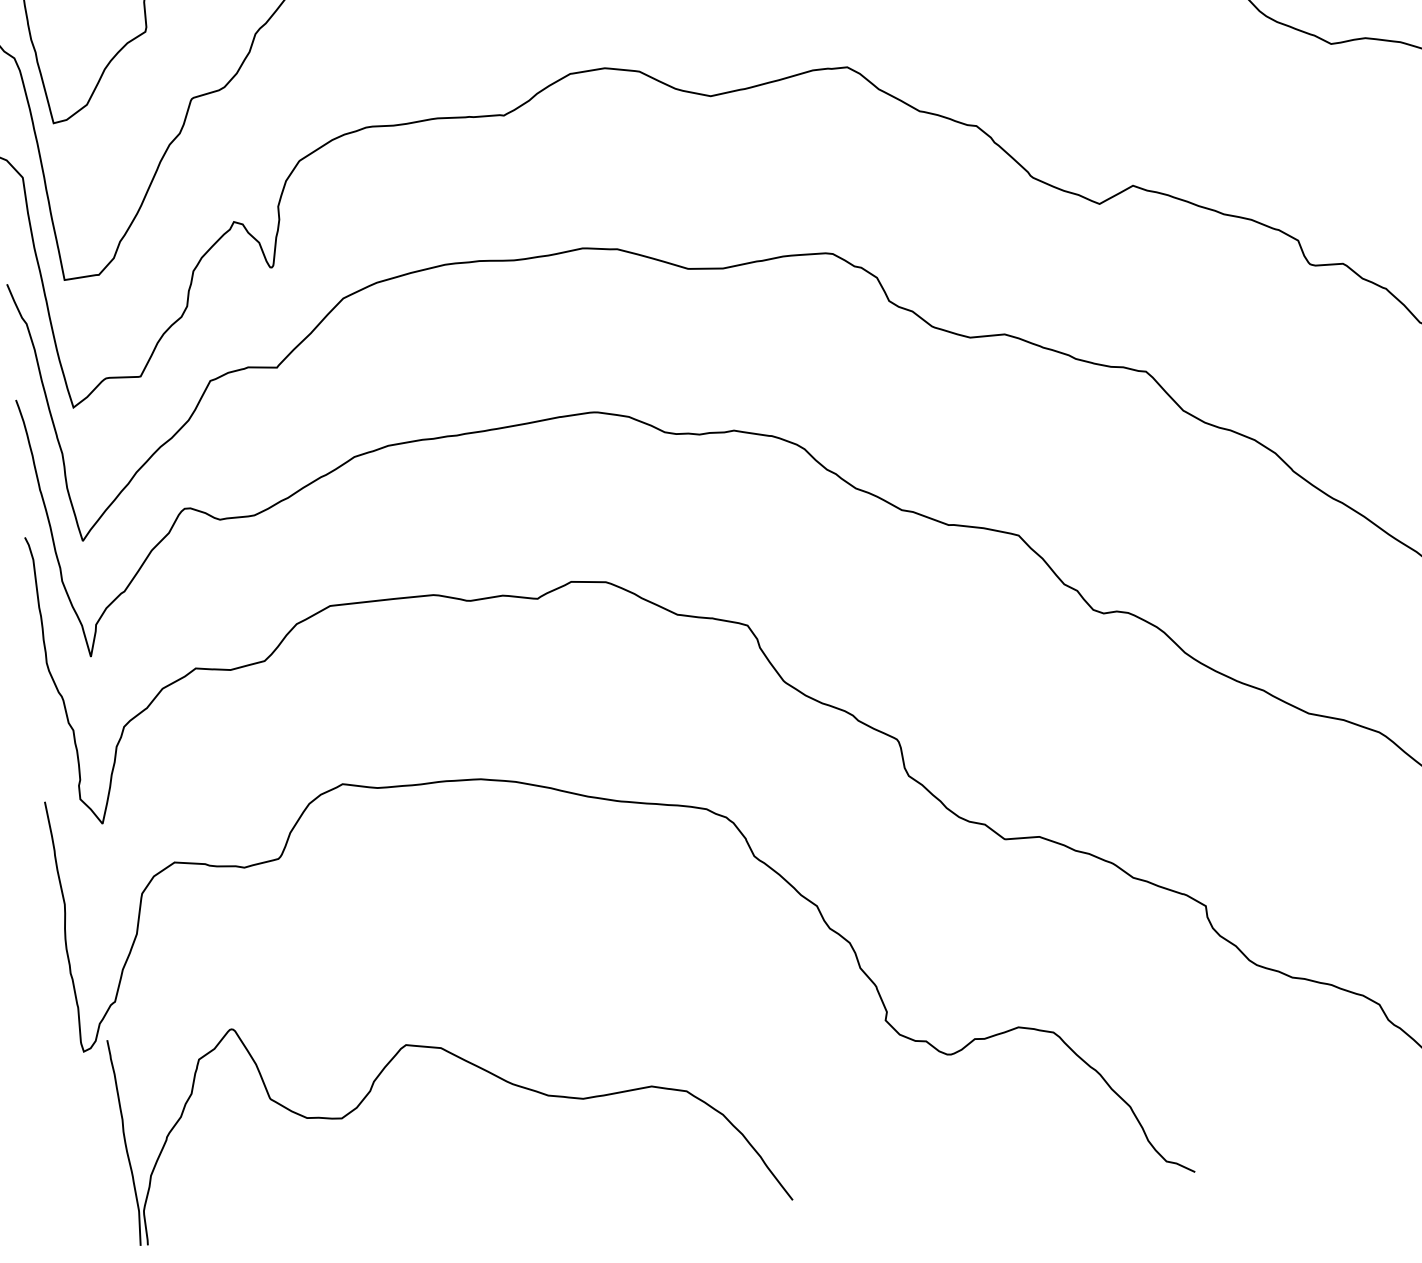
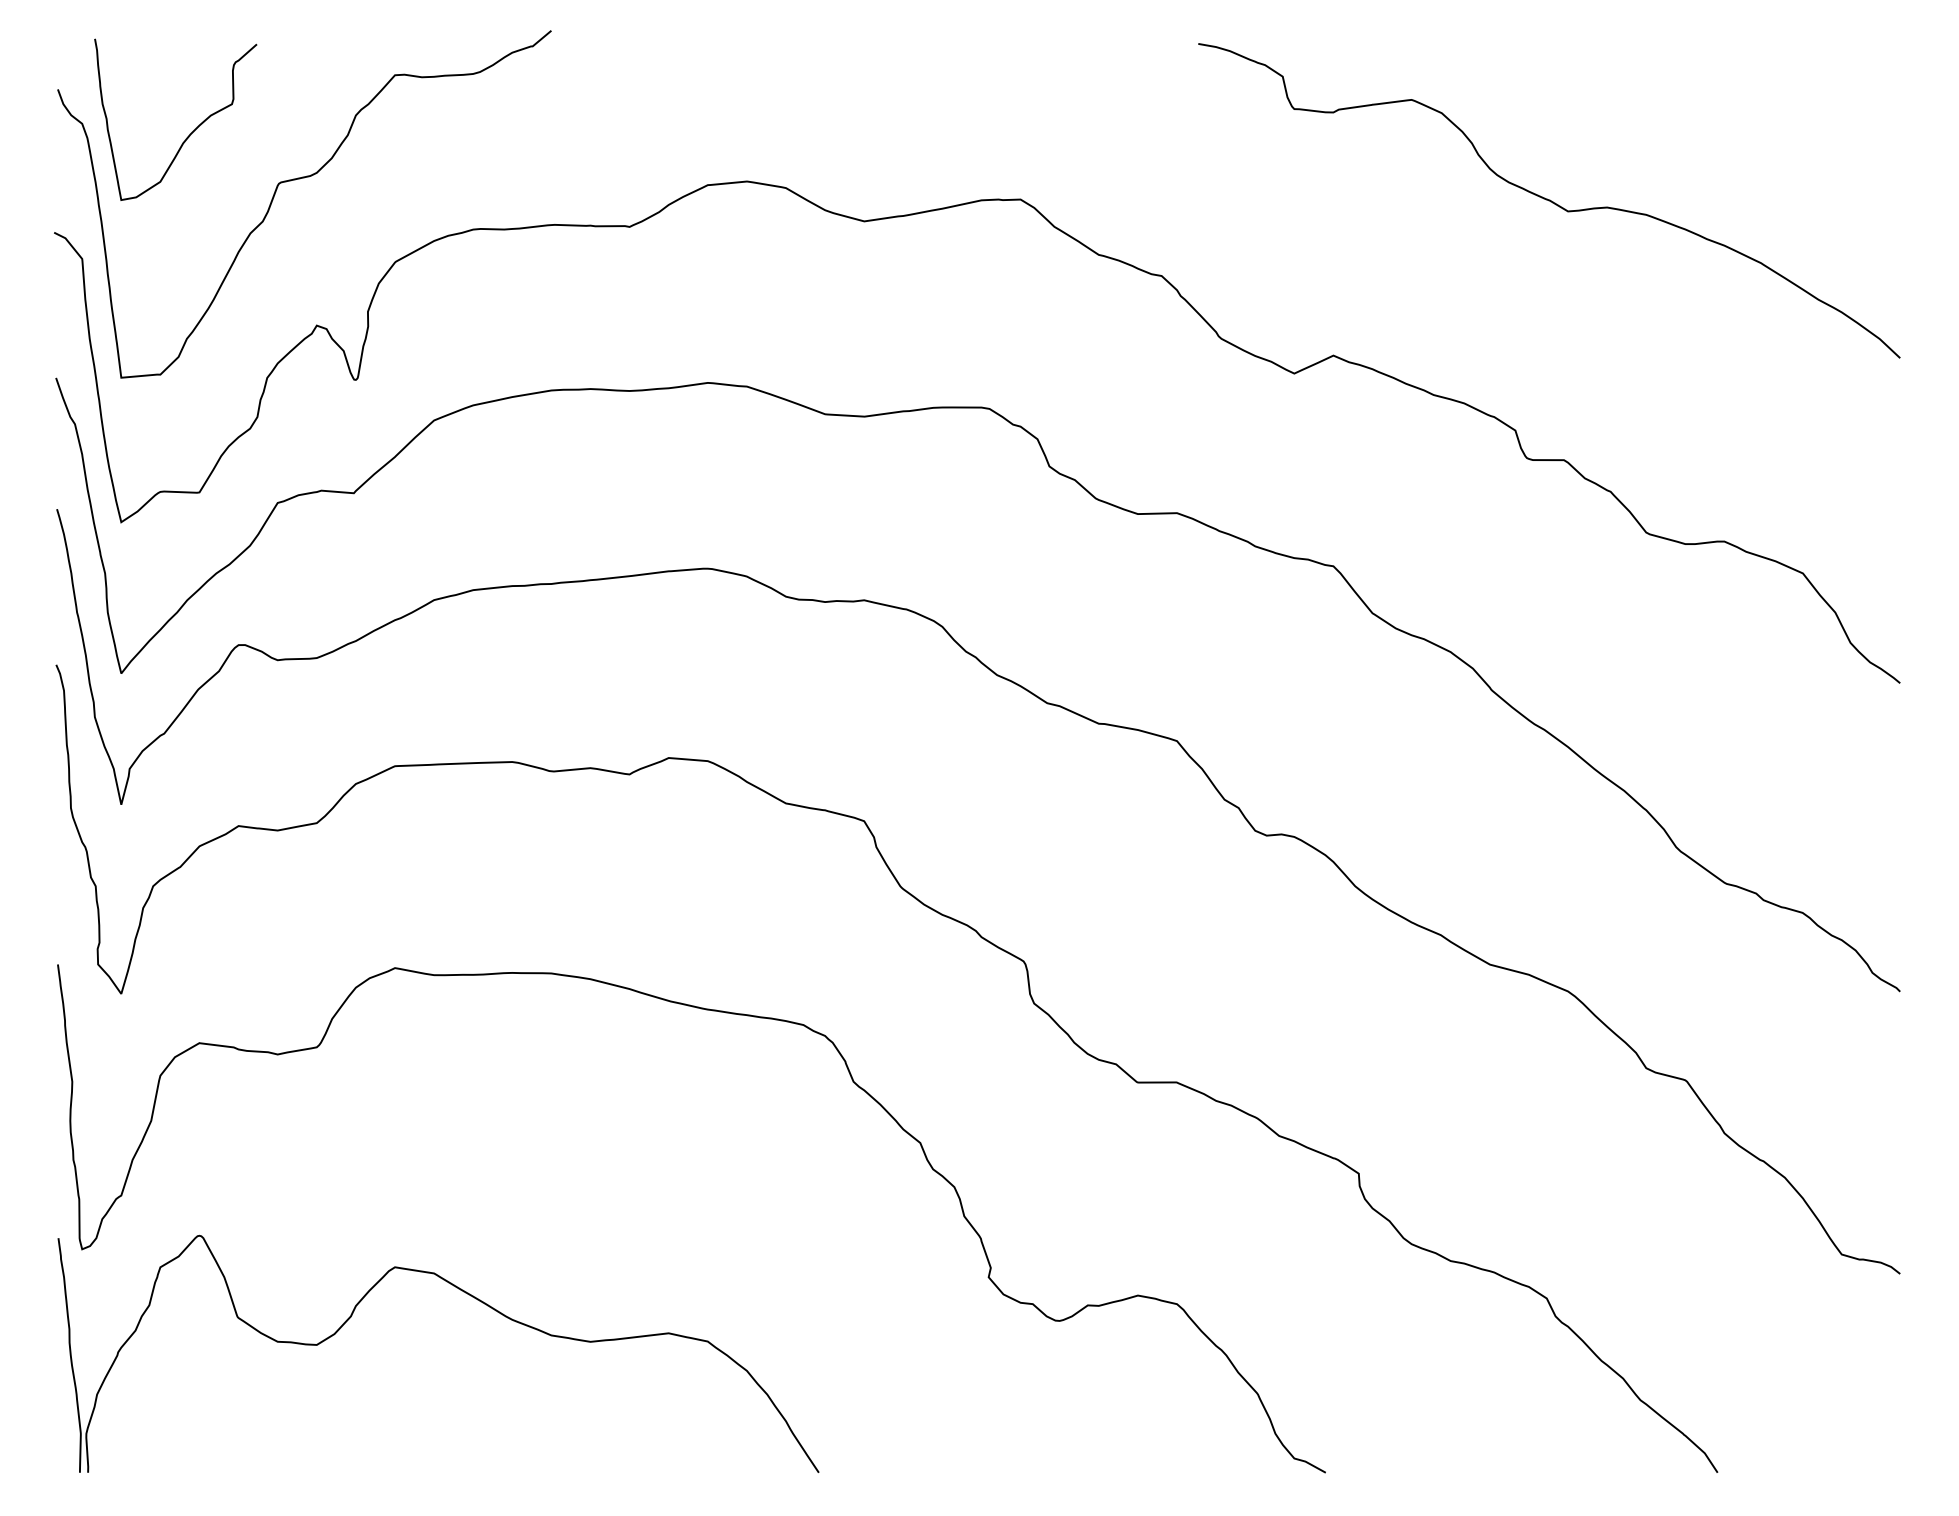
part: (474, 1066) -> (470, 1296), moved

